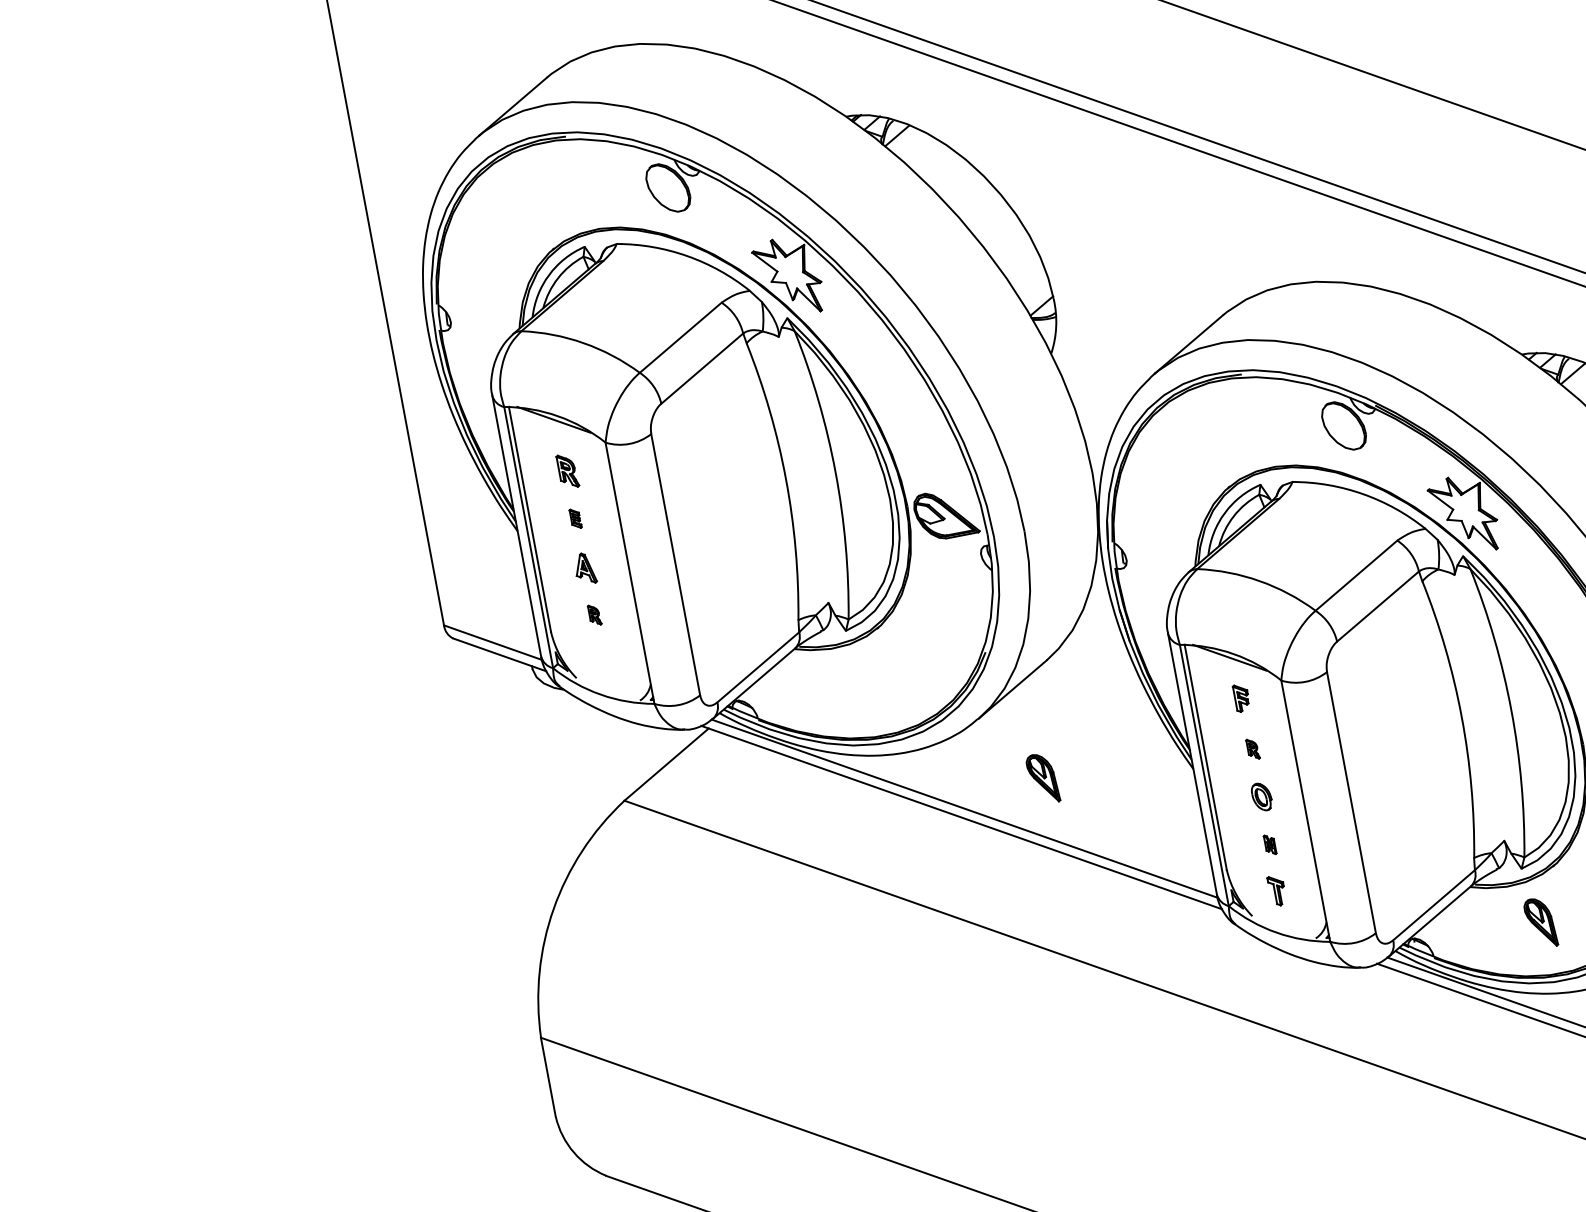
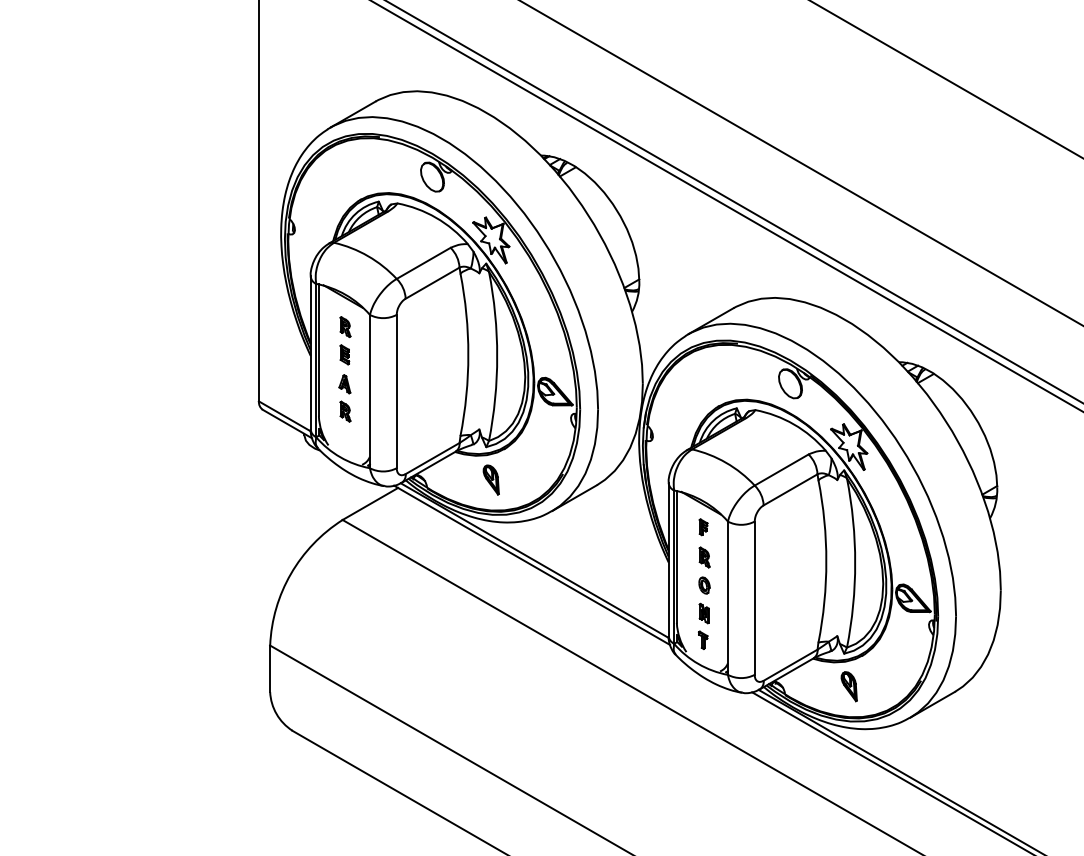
part: (574, 518) -> (344, 354), size x1.67
part: (594, 615) -> (345, 411), size x1.67
part: (1252, 749) -> (704, 557), size x1.67
part: (1041, 778) -> (490, 479), moved
part: (1269, 845) -> (703, 613), size x1.67

